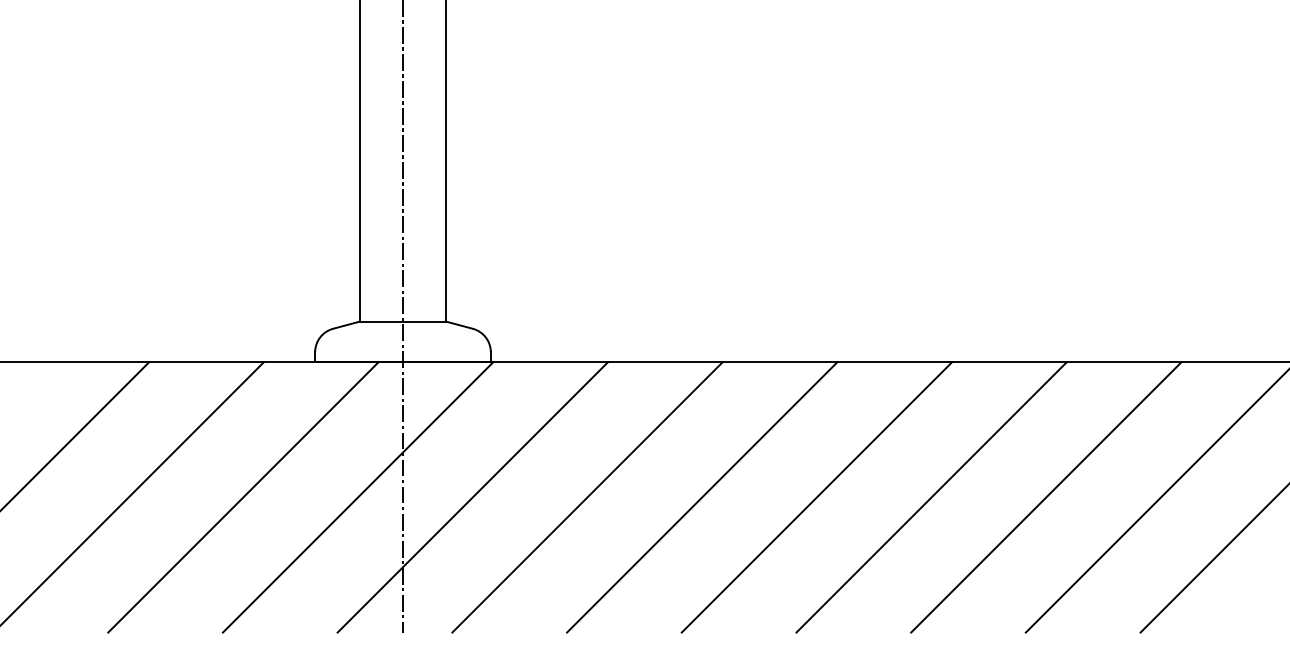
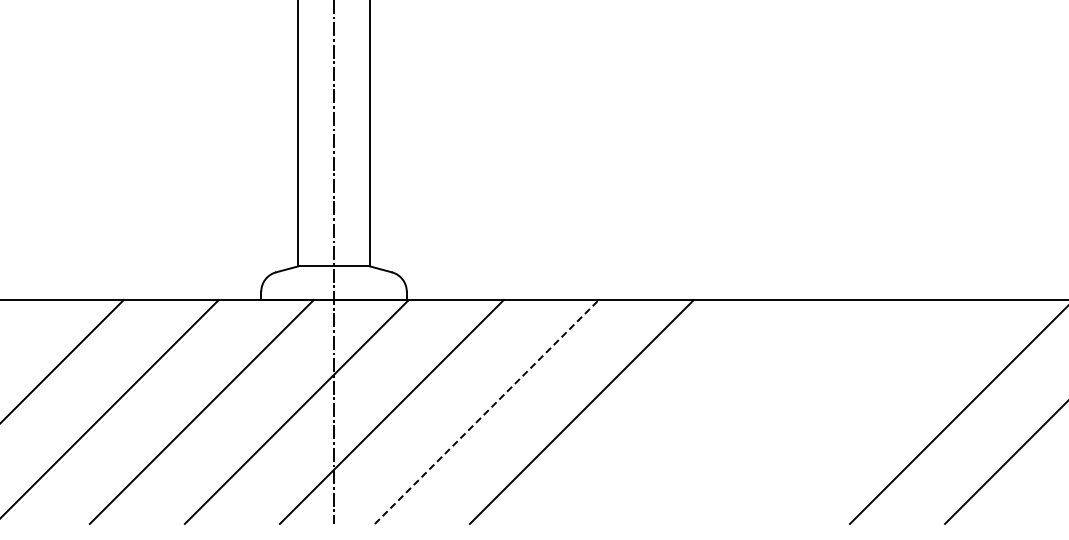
line: (588, 496) -> (487, 411), solid -> dashed
line: (816, 496) -> (676, 411), removed
line: (931, 496) -> (771, 411), removed
line: (1045, 496) -> (866, 411), removed

